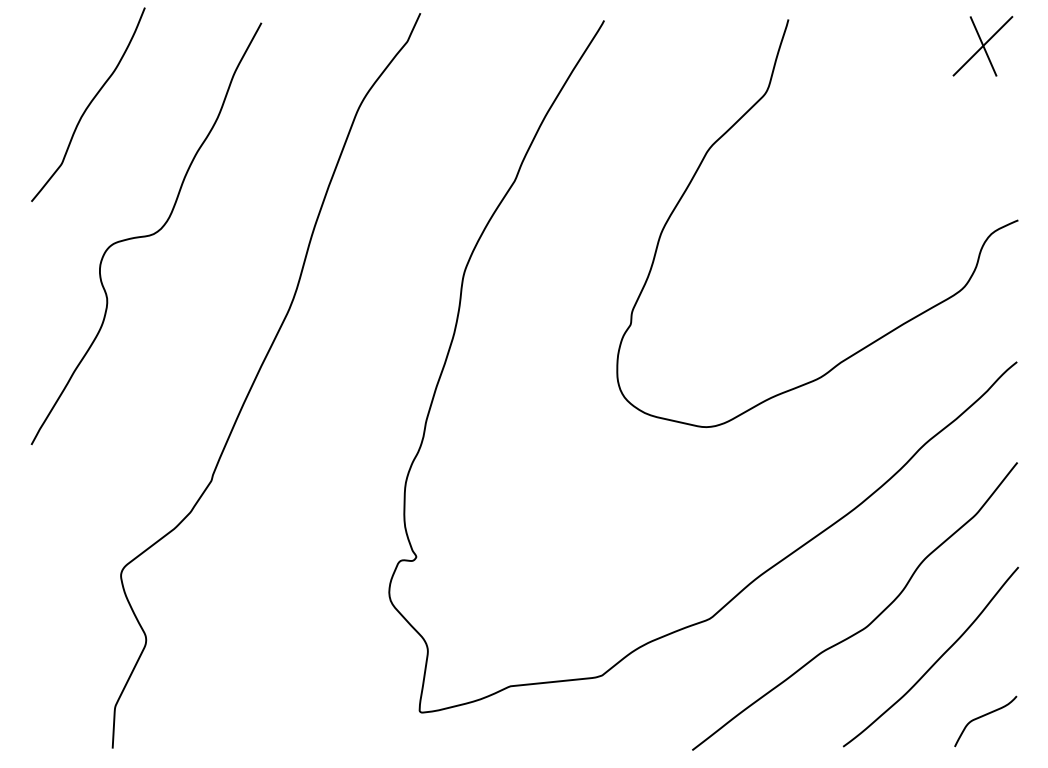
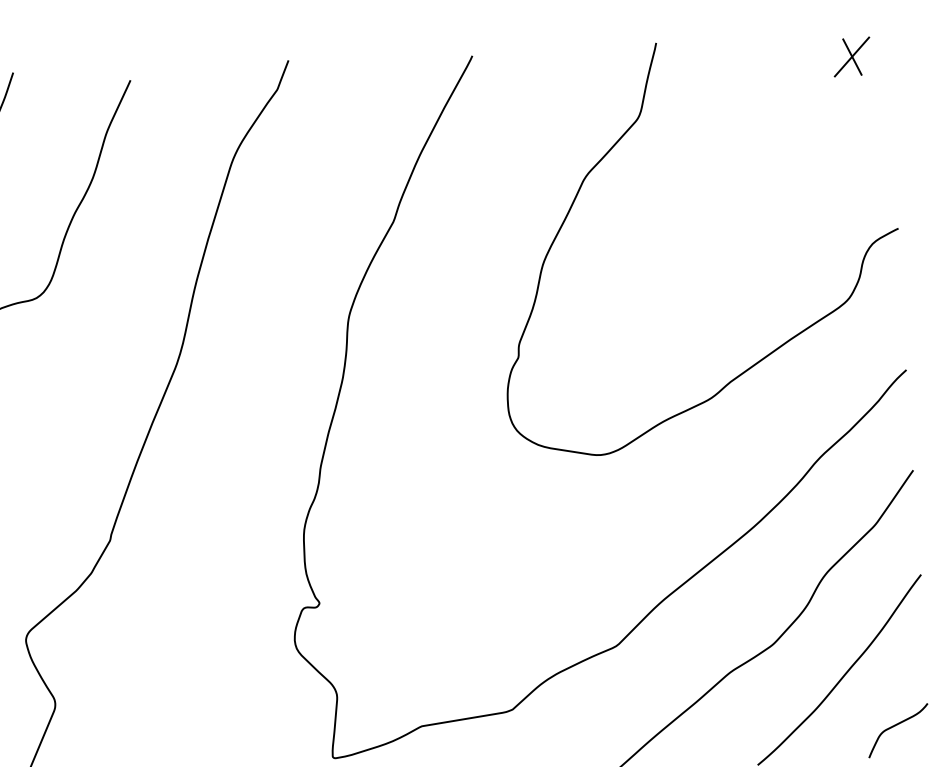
part: (982, 45) -> (851, 56), size x0.62

